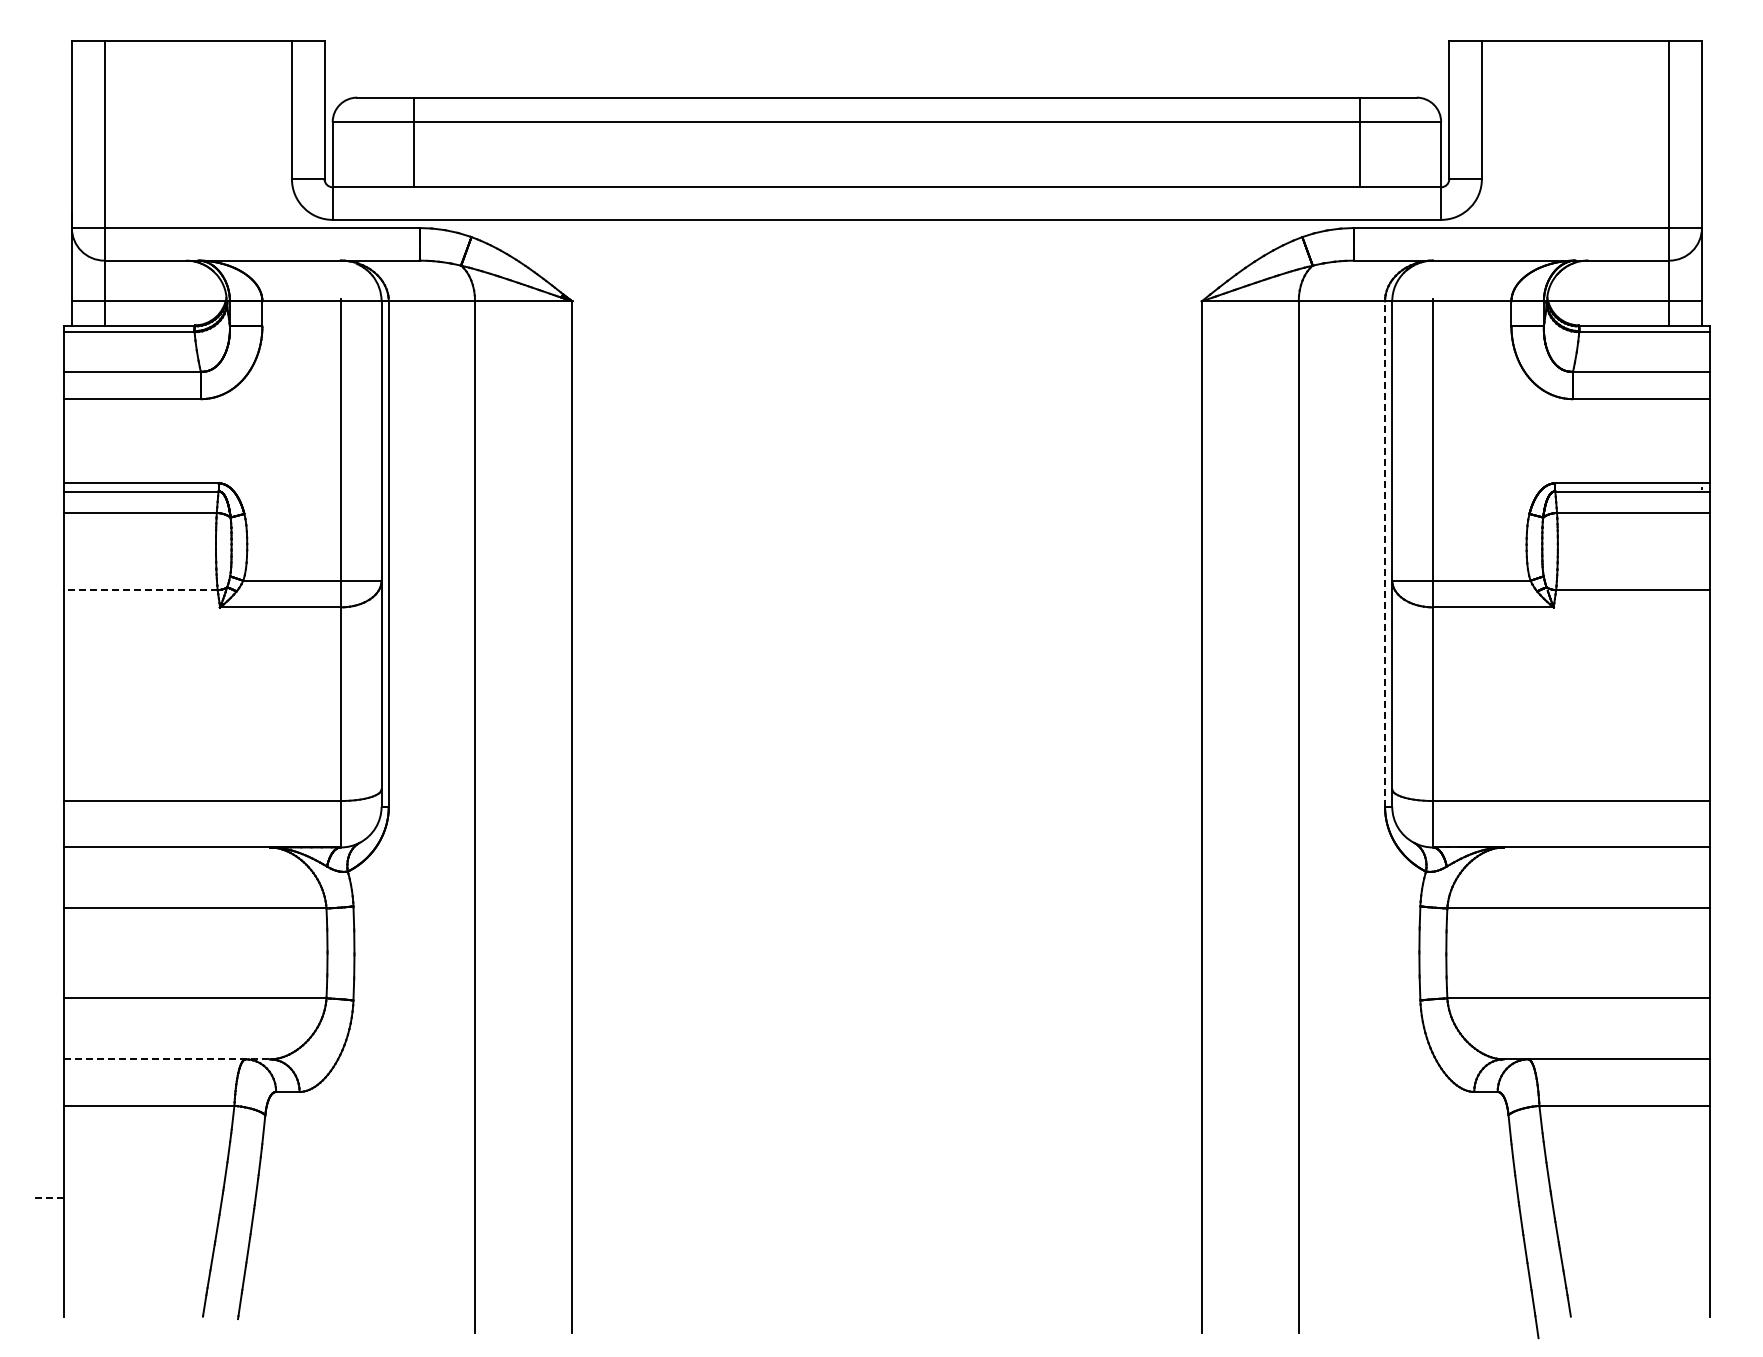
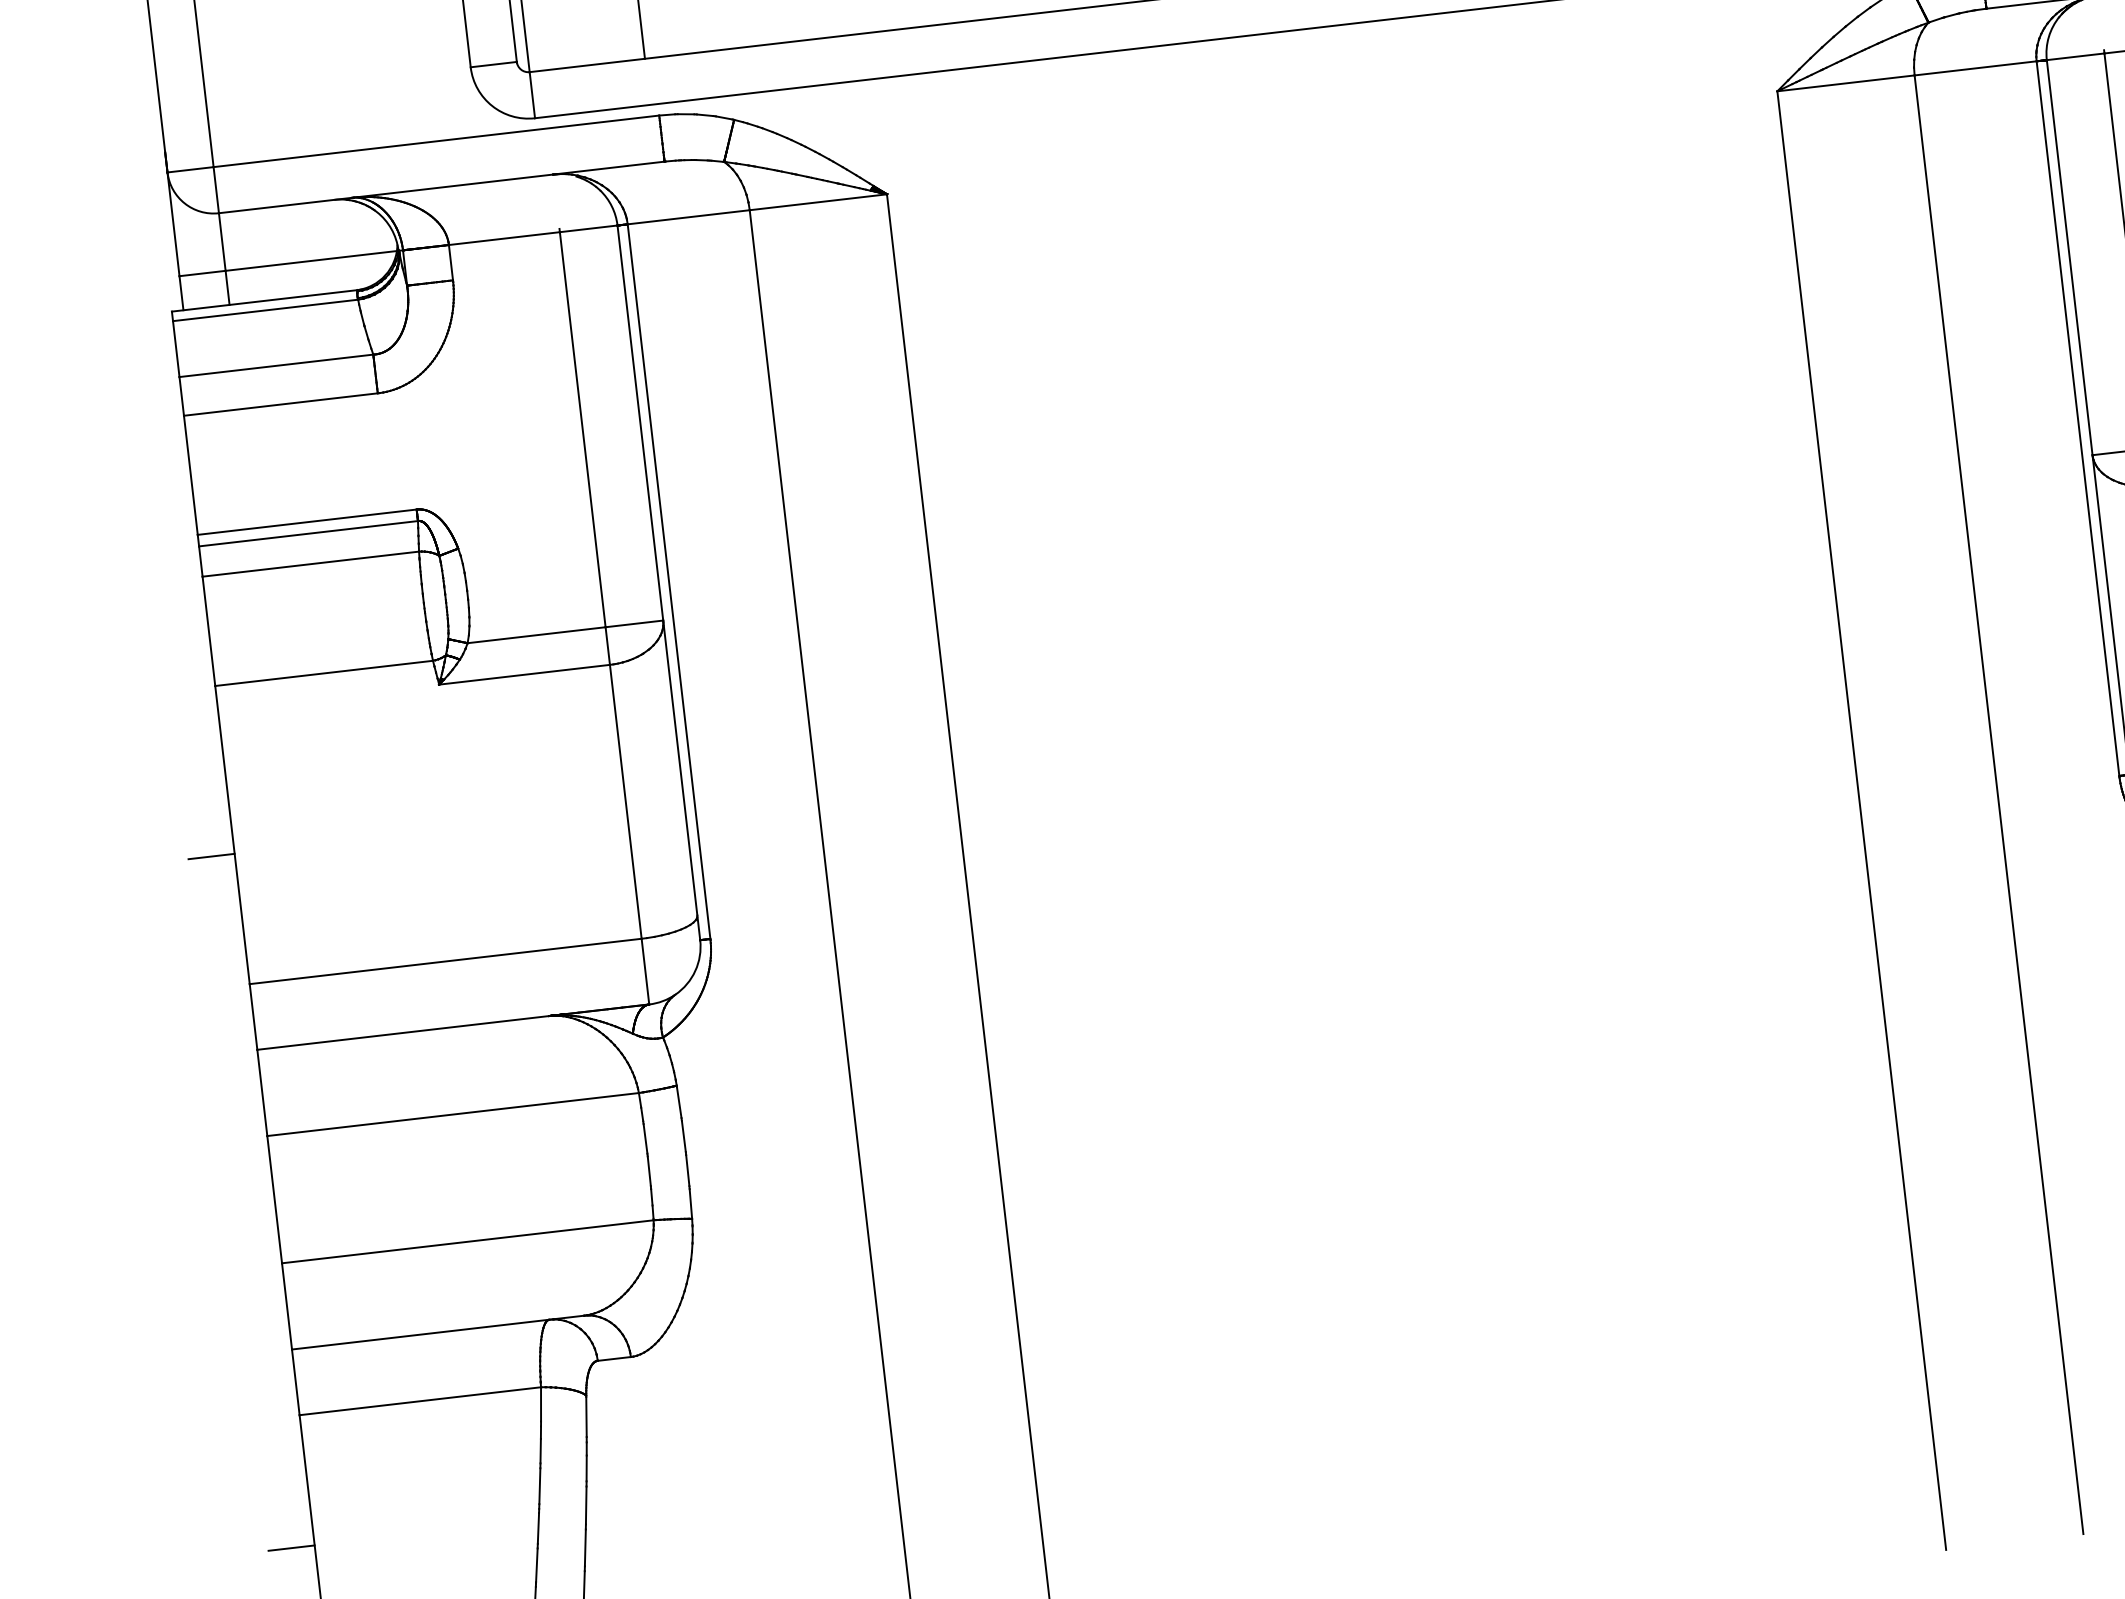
line: (1385, 554) -> (2078, 419), dashed -> solid
line: (140, 590) -> (323, 673), dashed -> solid
line: (47, 708) -> (211, 855), added
line: (167, 1059) -> (438, 1332), dashed -> solid
line: (46, 1197) -> (290, 1547), dashed -> solid

